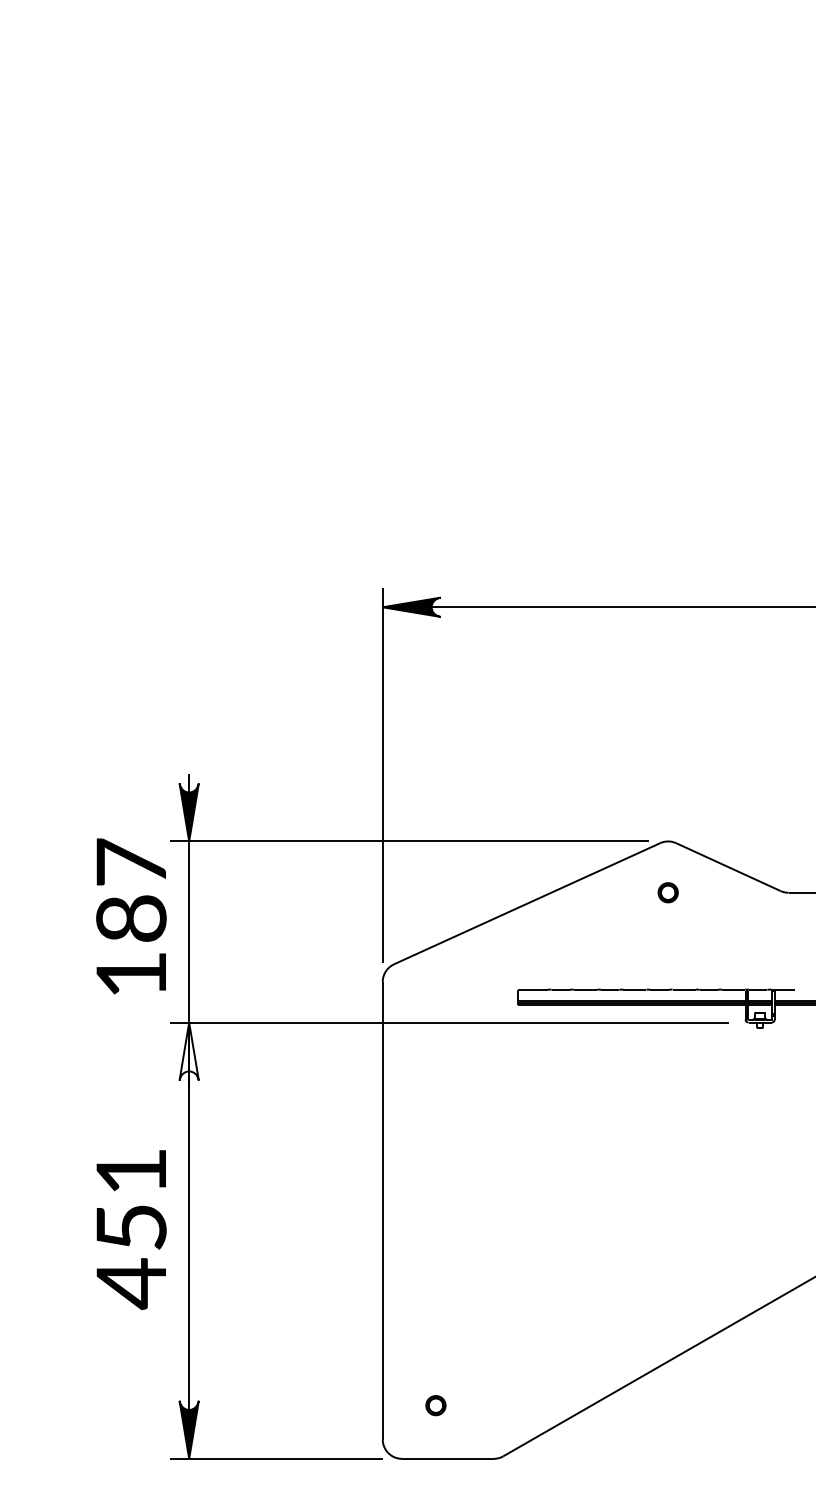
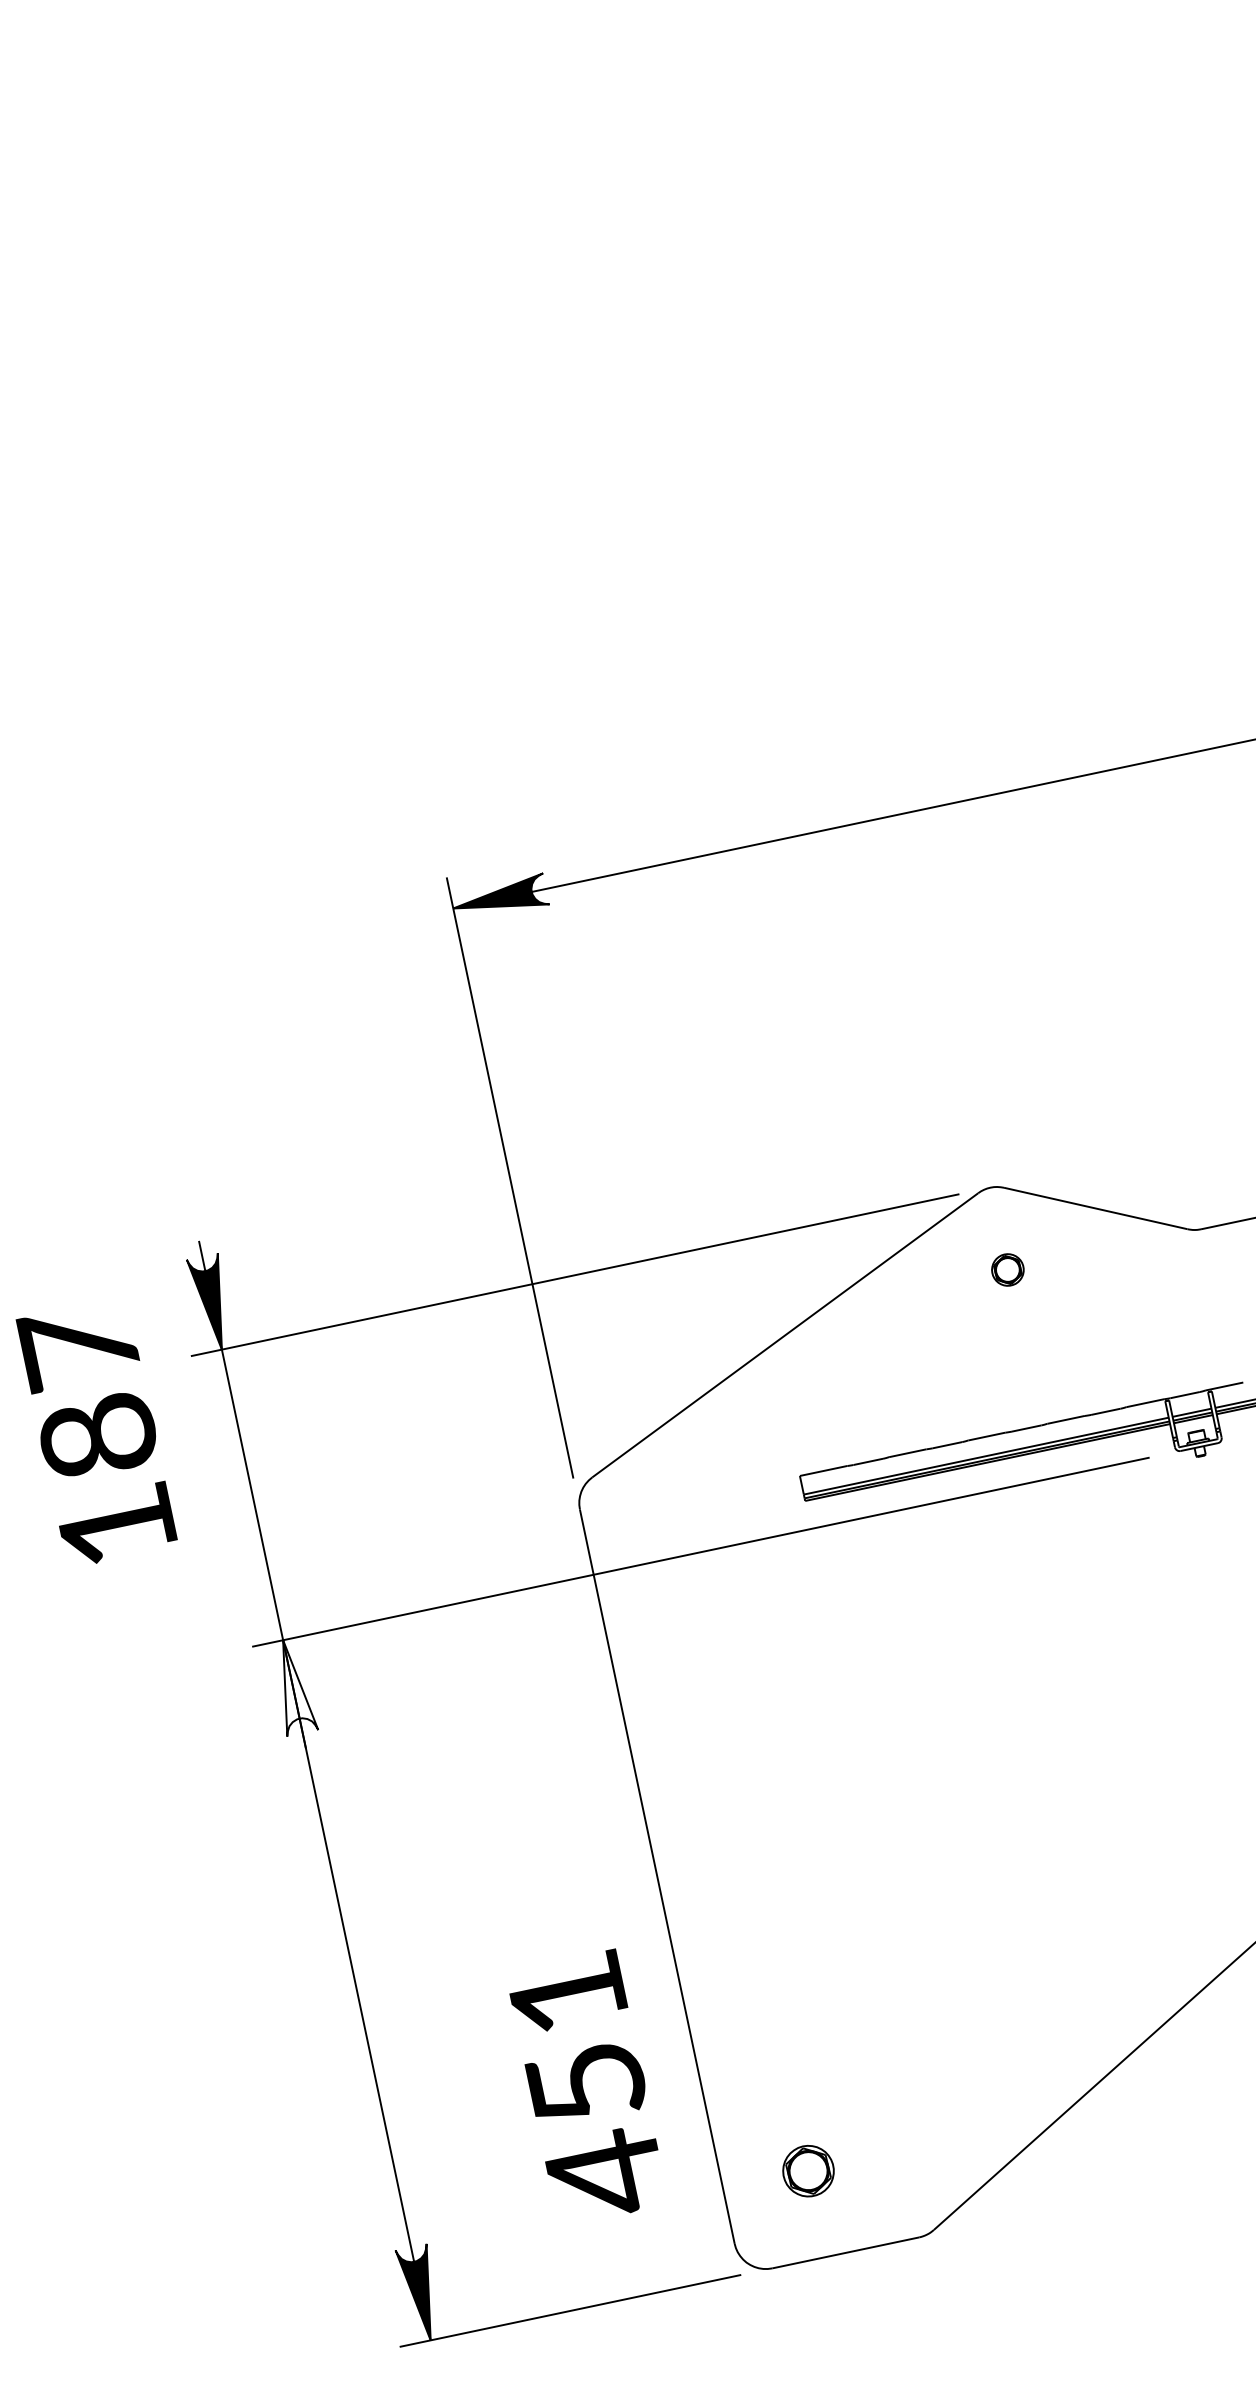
text: (131, 916) -> (97, 1432), moved
text: (131, 1230) -> (587, 2088), moved
part: (435, 1405) -> (807, 2171), size x1.6

